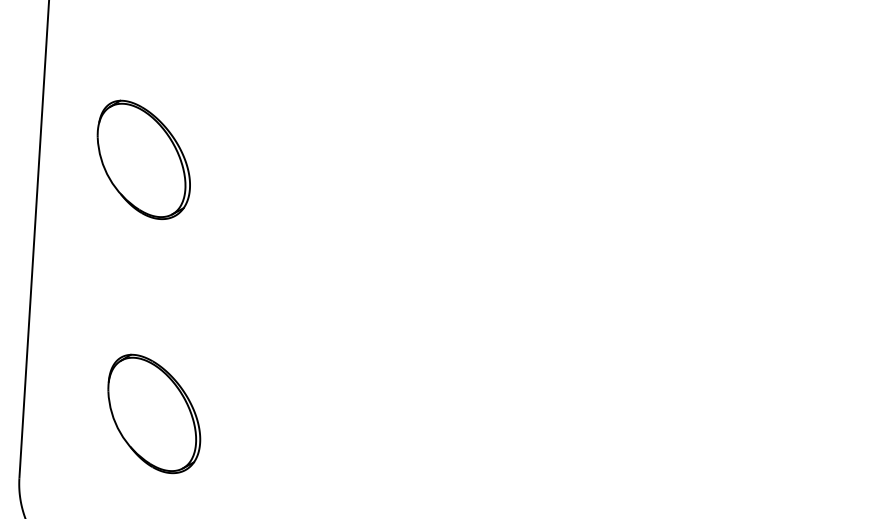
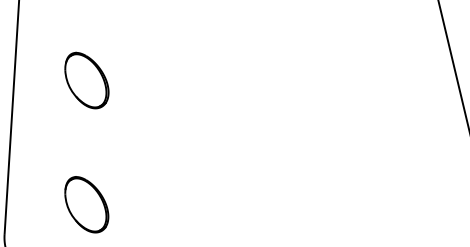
part: (142, 159) -> (86, 80), moved
part: (153, 413) -> (86, 204), moved

